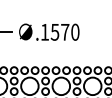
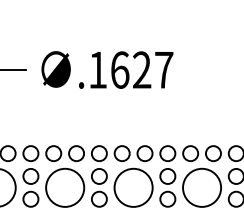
text: (64, 31) -> (140, 68), .1570 -> .1627

